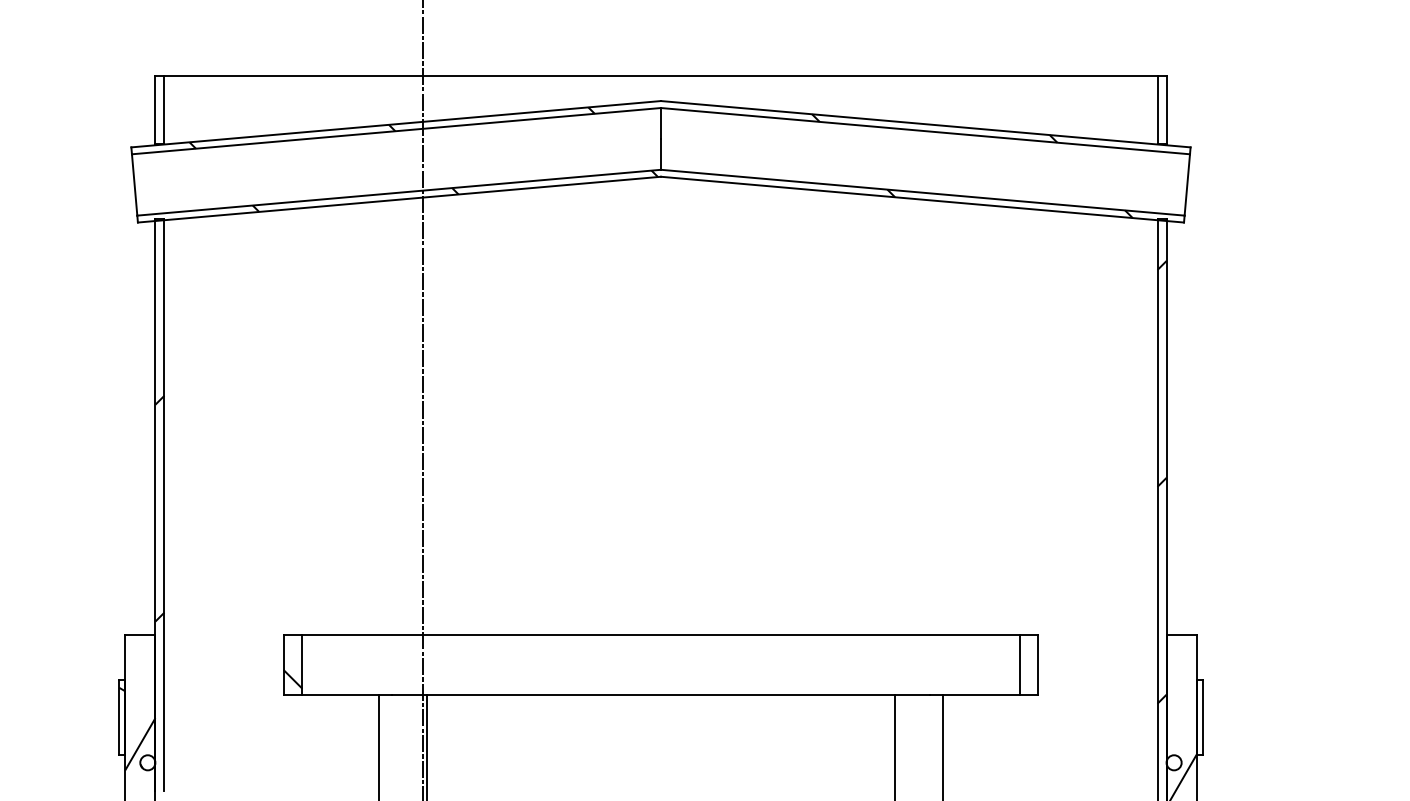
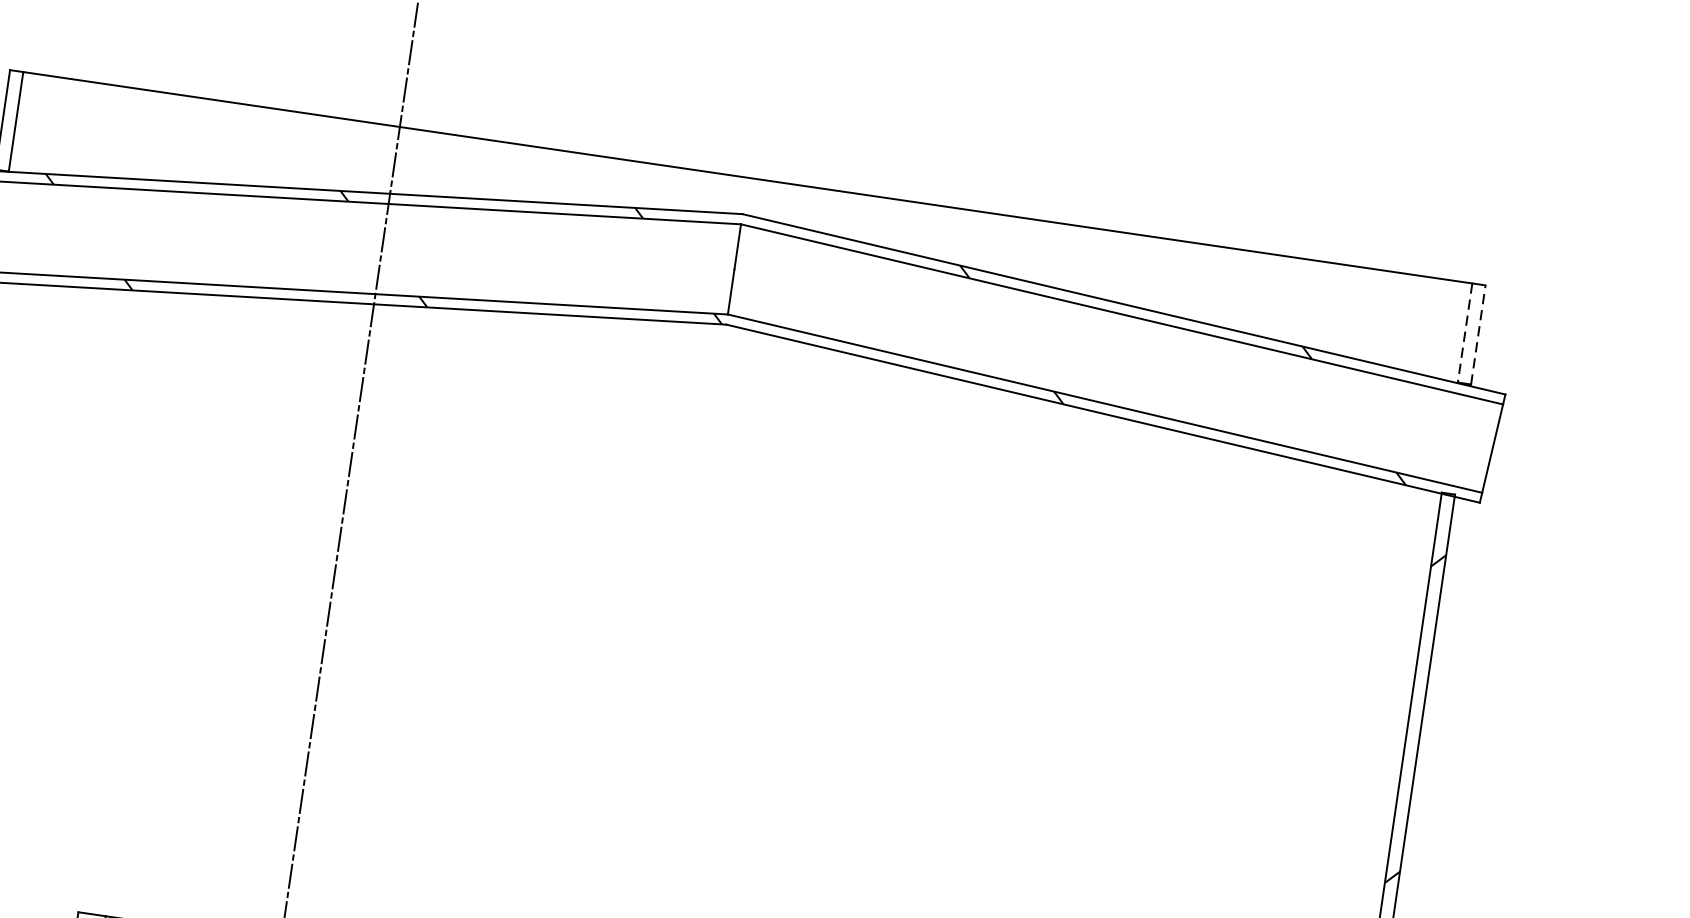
line: (1157, 110) -> (1464, 333), solid -> dashed
line: (1166, 110) -> (1478, 335), solid -> dashed

